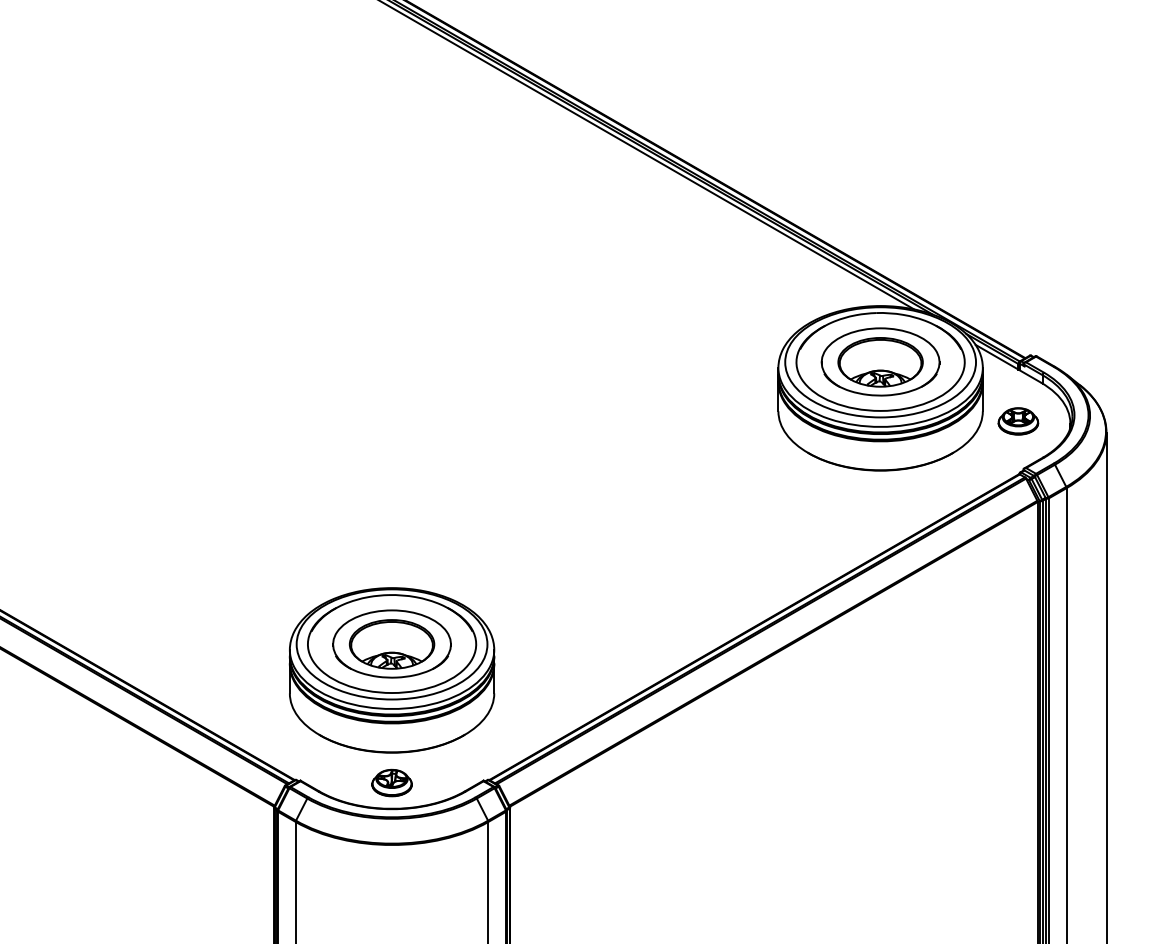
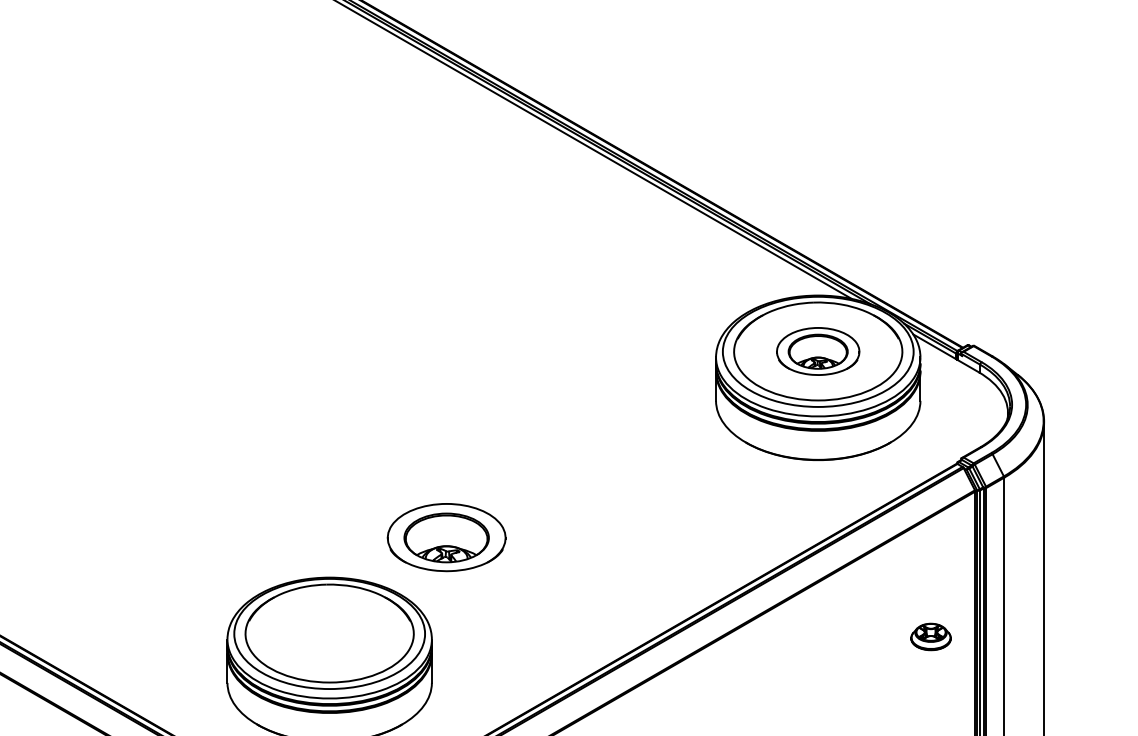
part: (880, 361) -> (818, 351), size x0.7
part: (1018, 421) -> (931, 637), moved
part: (391, 643) -> (446, 537), moved

